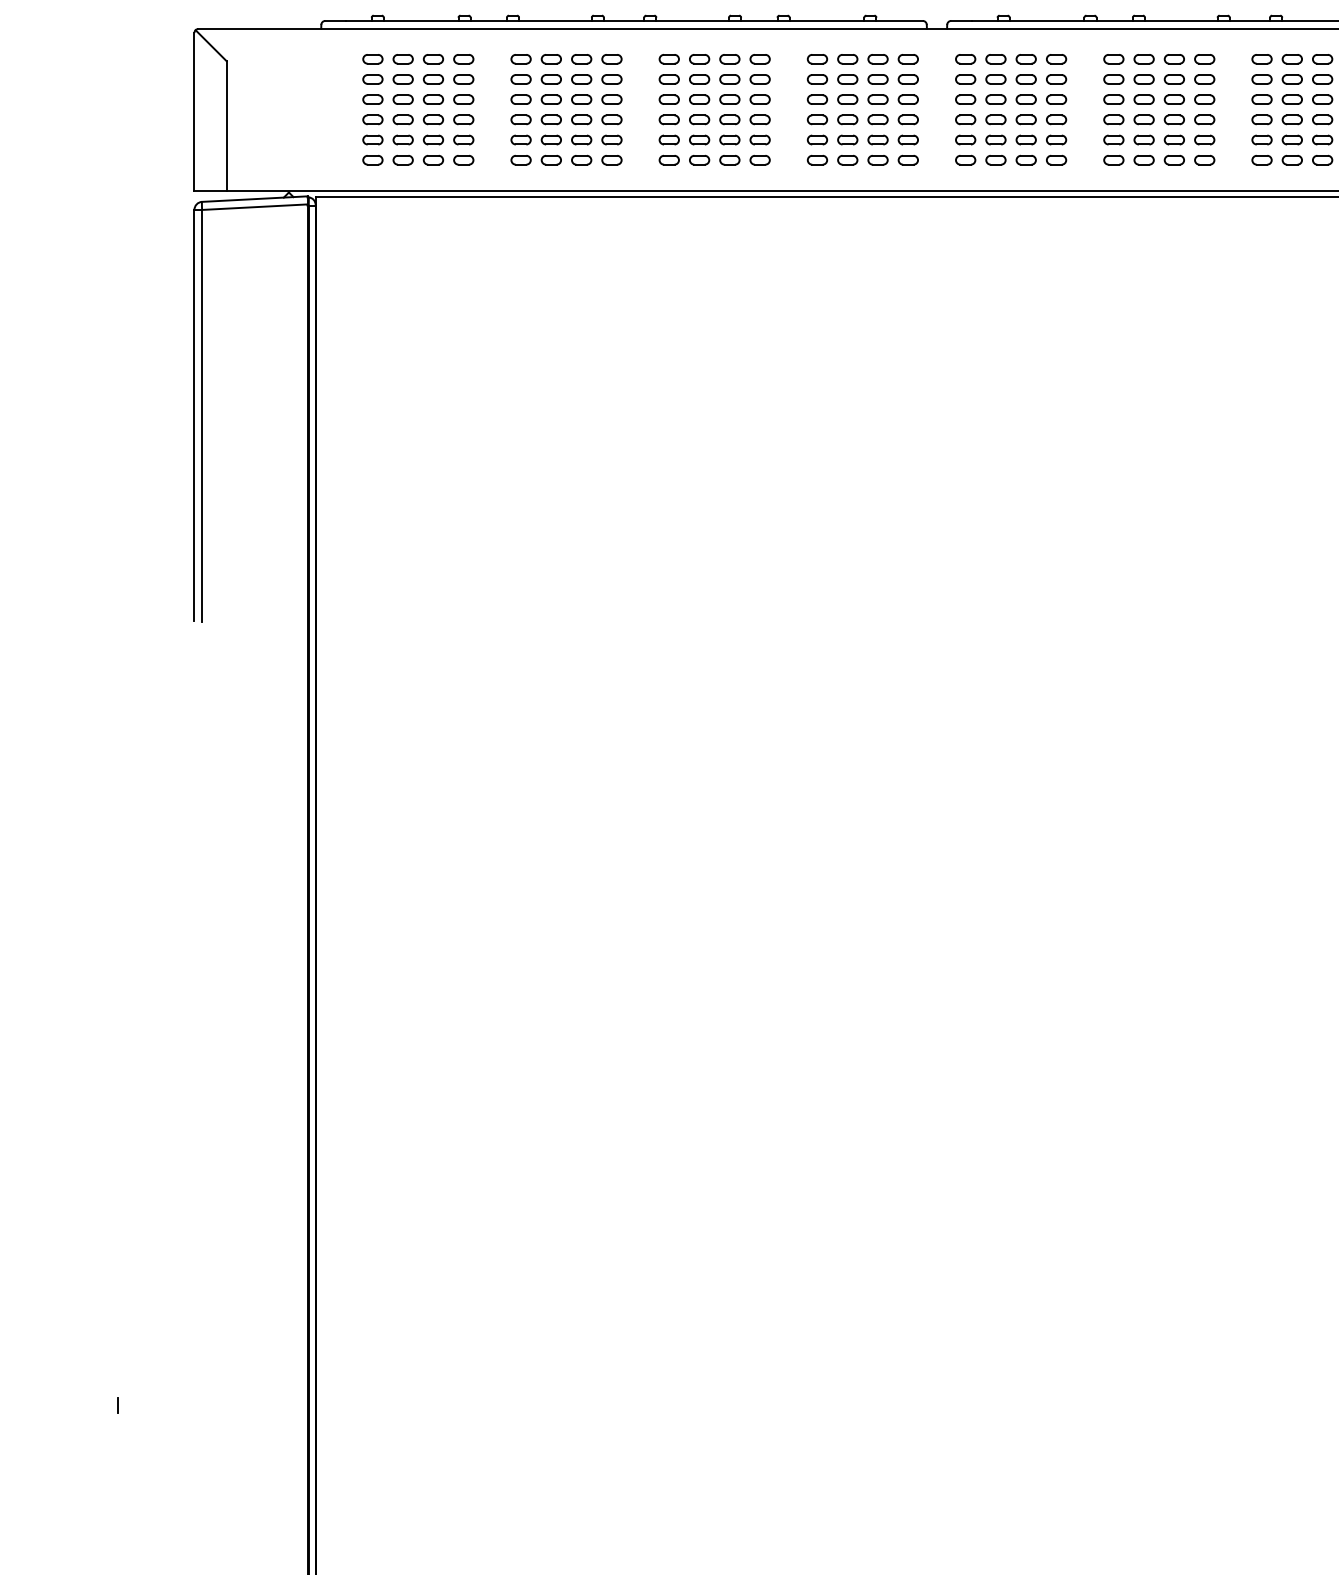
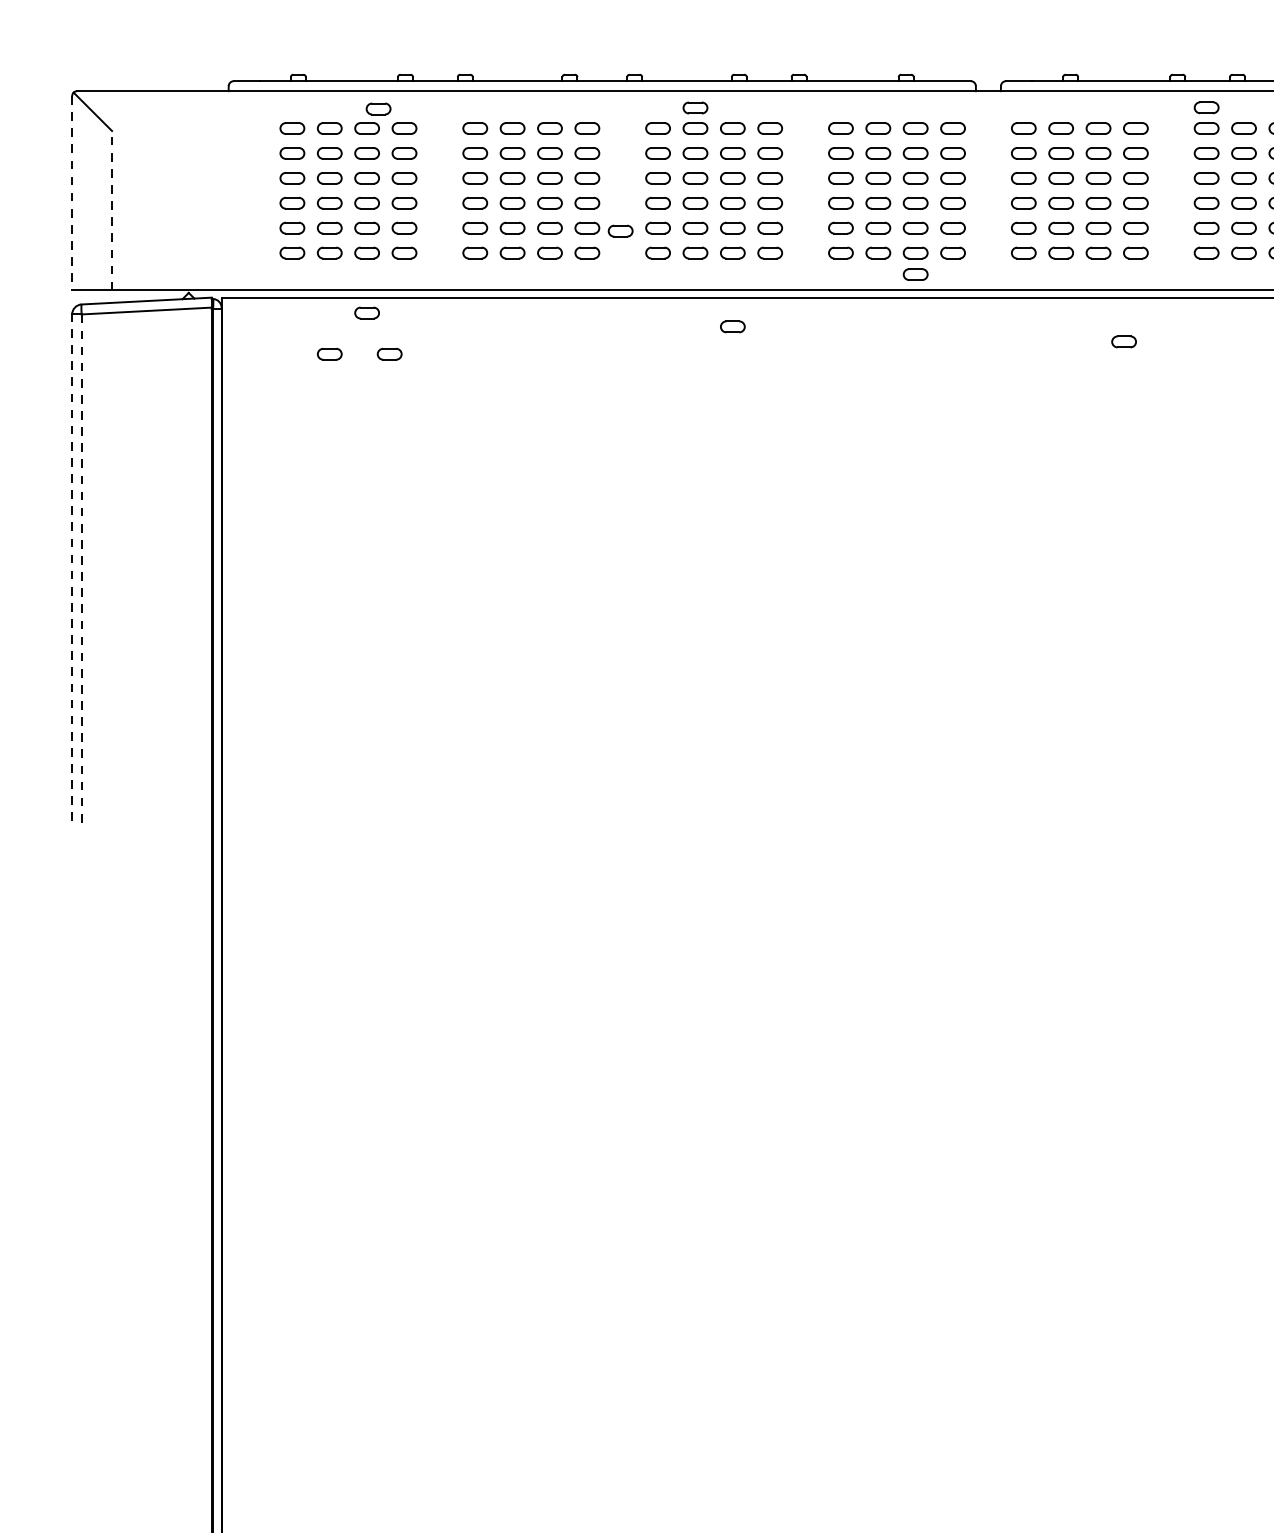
part: (699, 42) -> (695, 107), added
part: (1113, 42) -> (1206, 107), added
part: (442, 43) -> (378, 109), added
line: (194, 111) -> (72, 192), solid -> dashed
line: (226, 125) -> (111, 210), solid -> dashed
part: (638, 142) -> (620, 231), added
part: (877, 177) -> (915, 274), added
part: (433, 208) -> (367, 312), added
part: (729, 219) -> (732, 326), added
part: (1046, 232) -> (1123, 342), added
part: (402, 241) -> (328, 353), added
part: (451, 241) -> (389, 353), added
line: (194, 414) -> (72, 566), solid -> dashed
line: (202, 415) -> (82, 568), solid -> dashed

